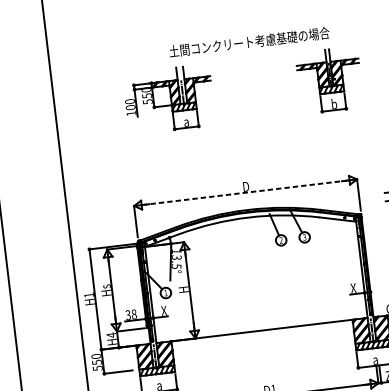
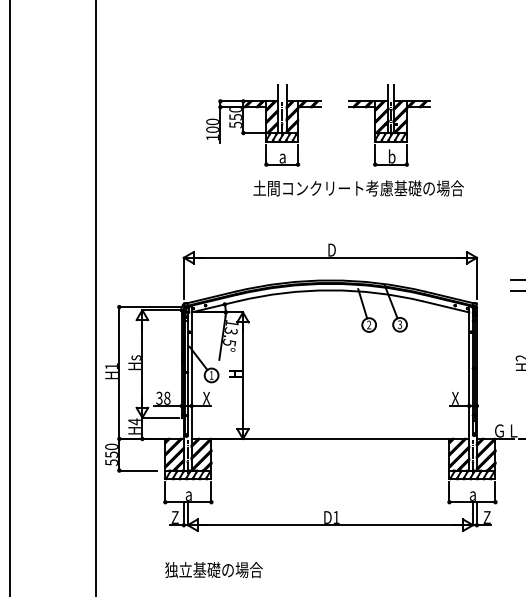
text: (249, 42) -> (358, 188), moved
part: (329, 80) -> (389, 125), moved
part: (168, 99) -> (263, 125), moved
line: (244, 192) -> (329, 257), dashed -> solid

